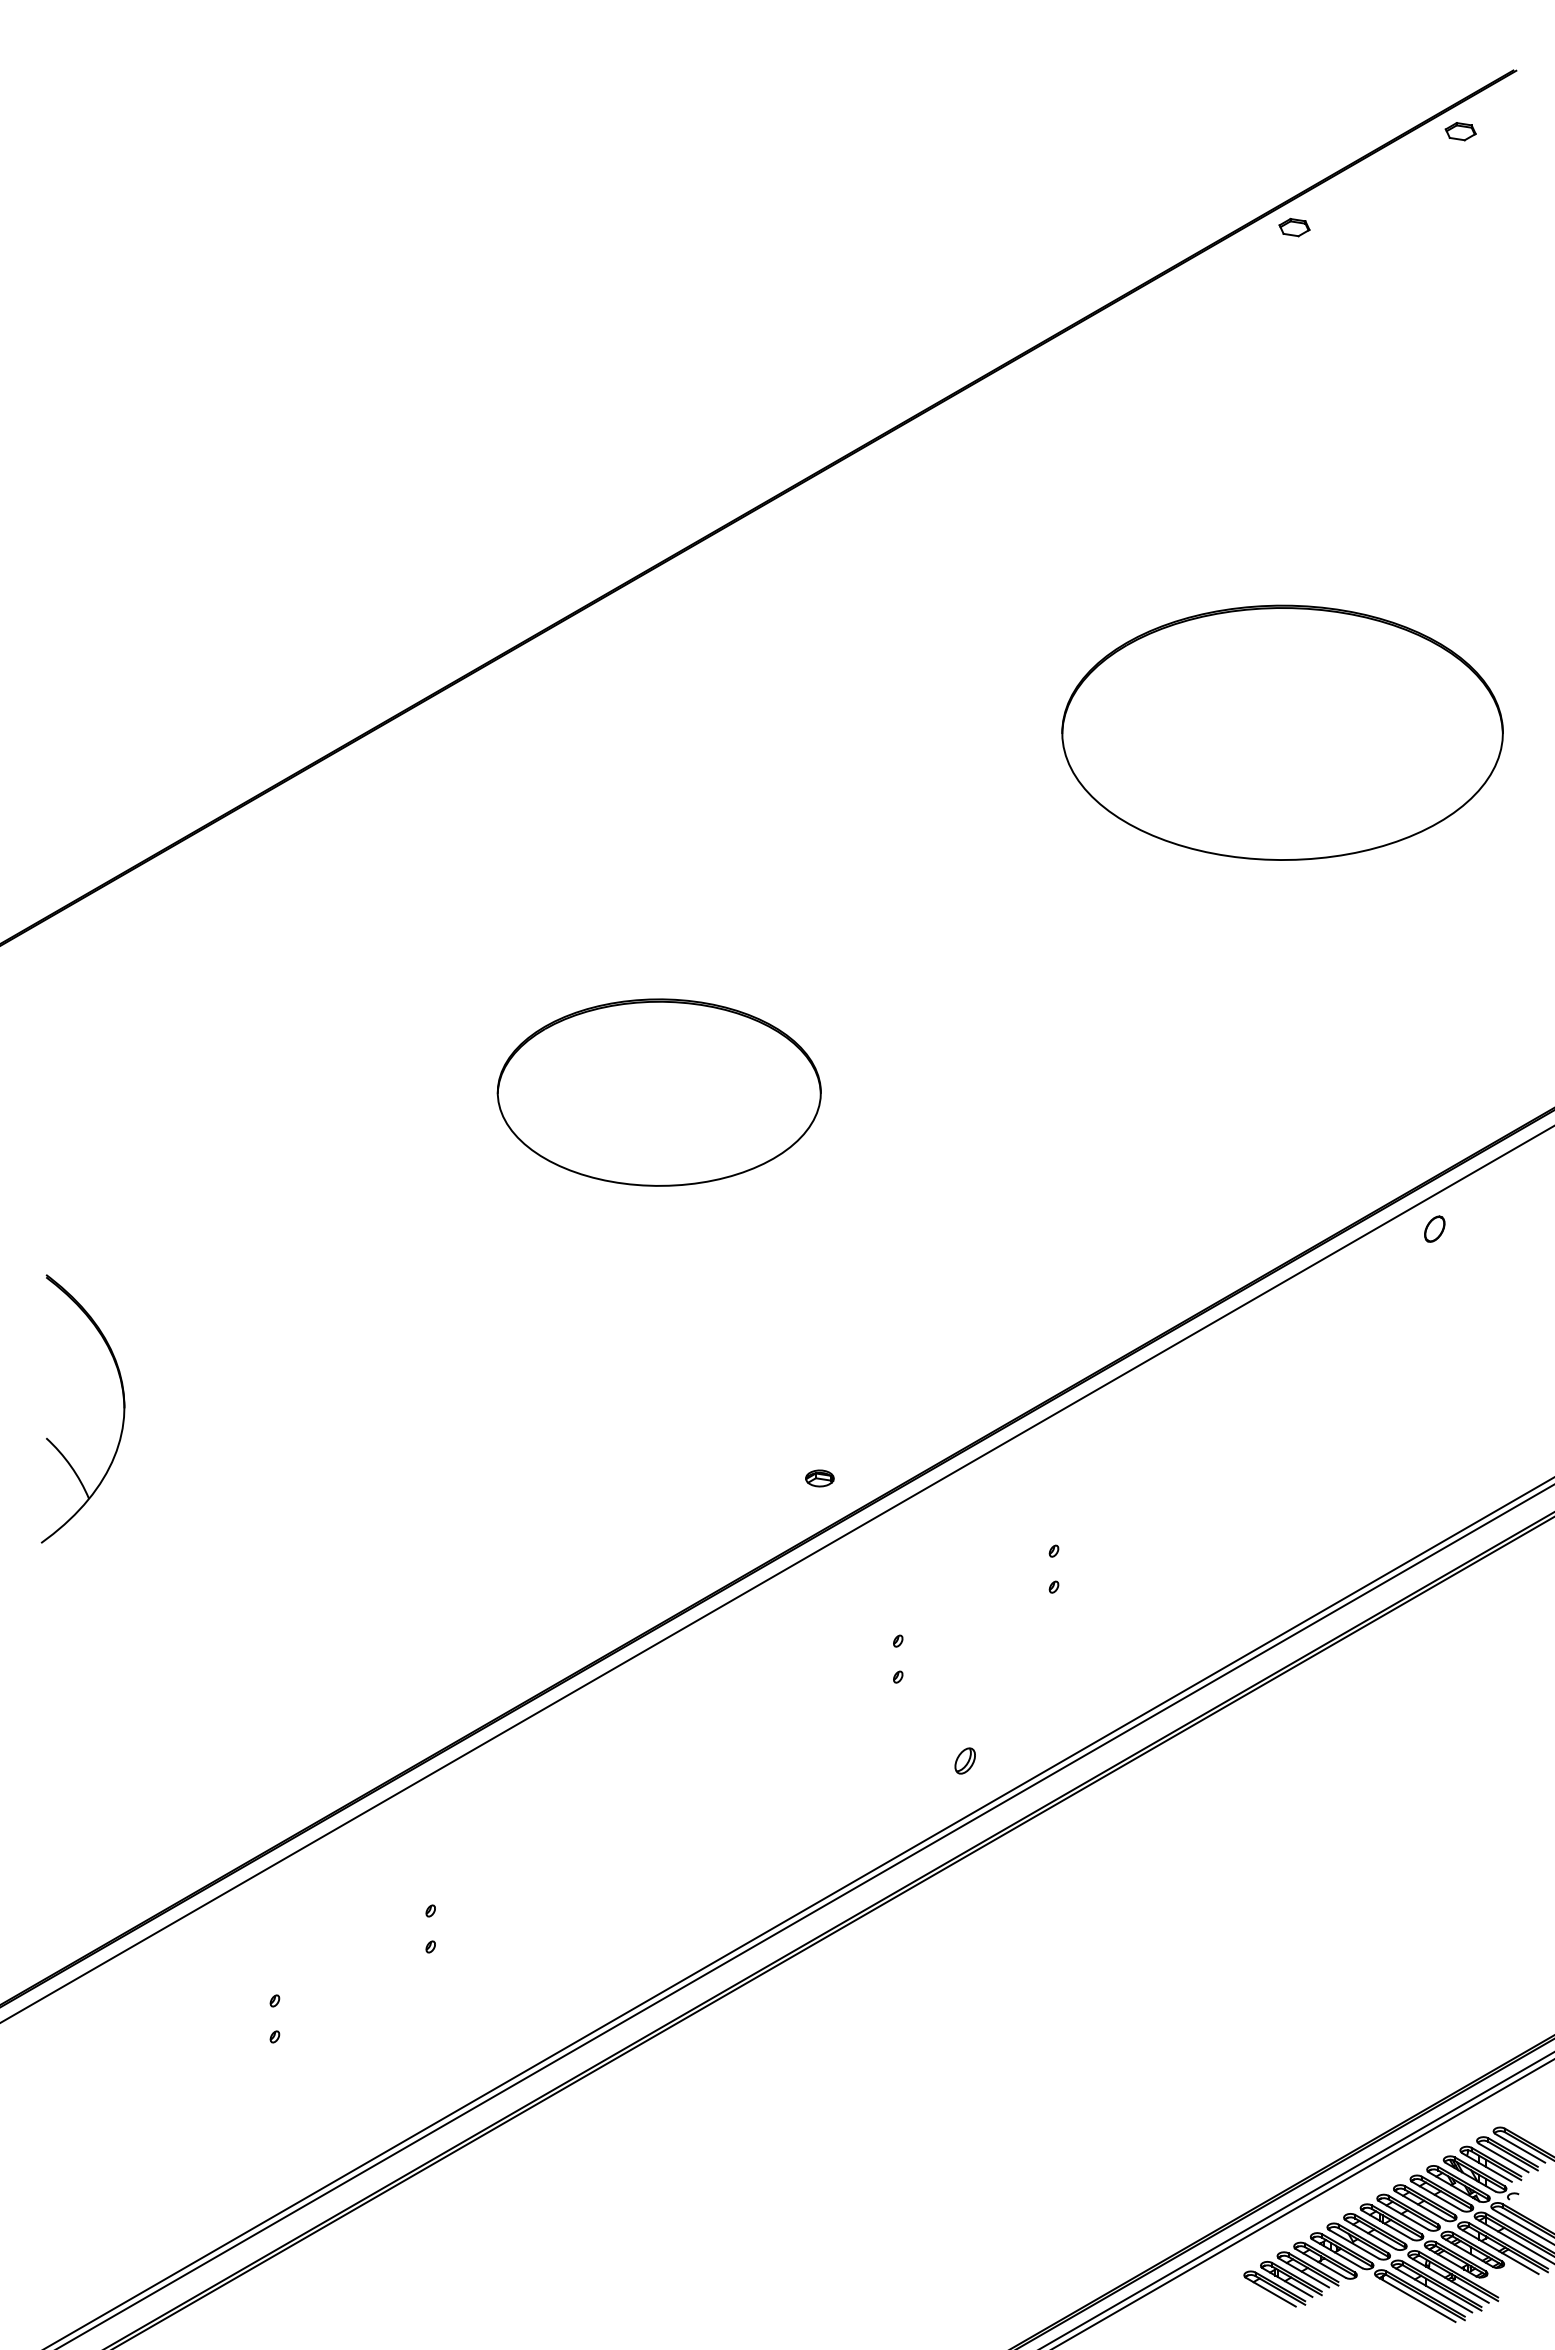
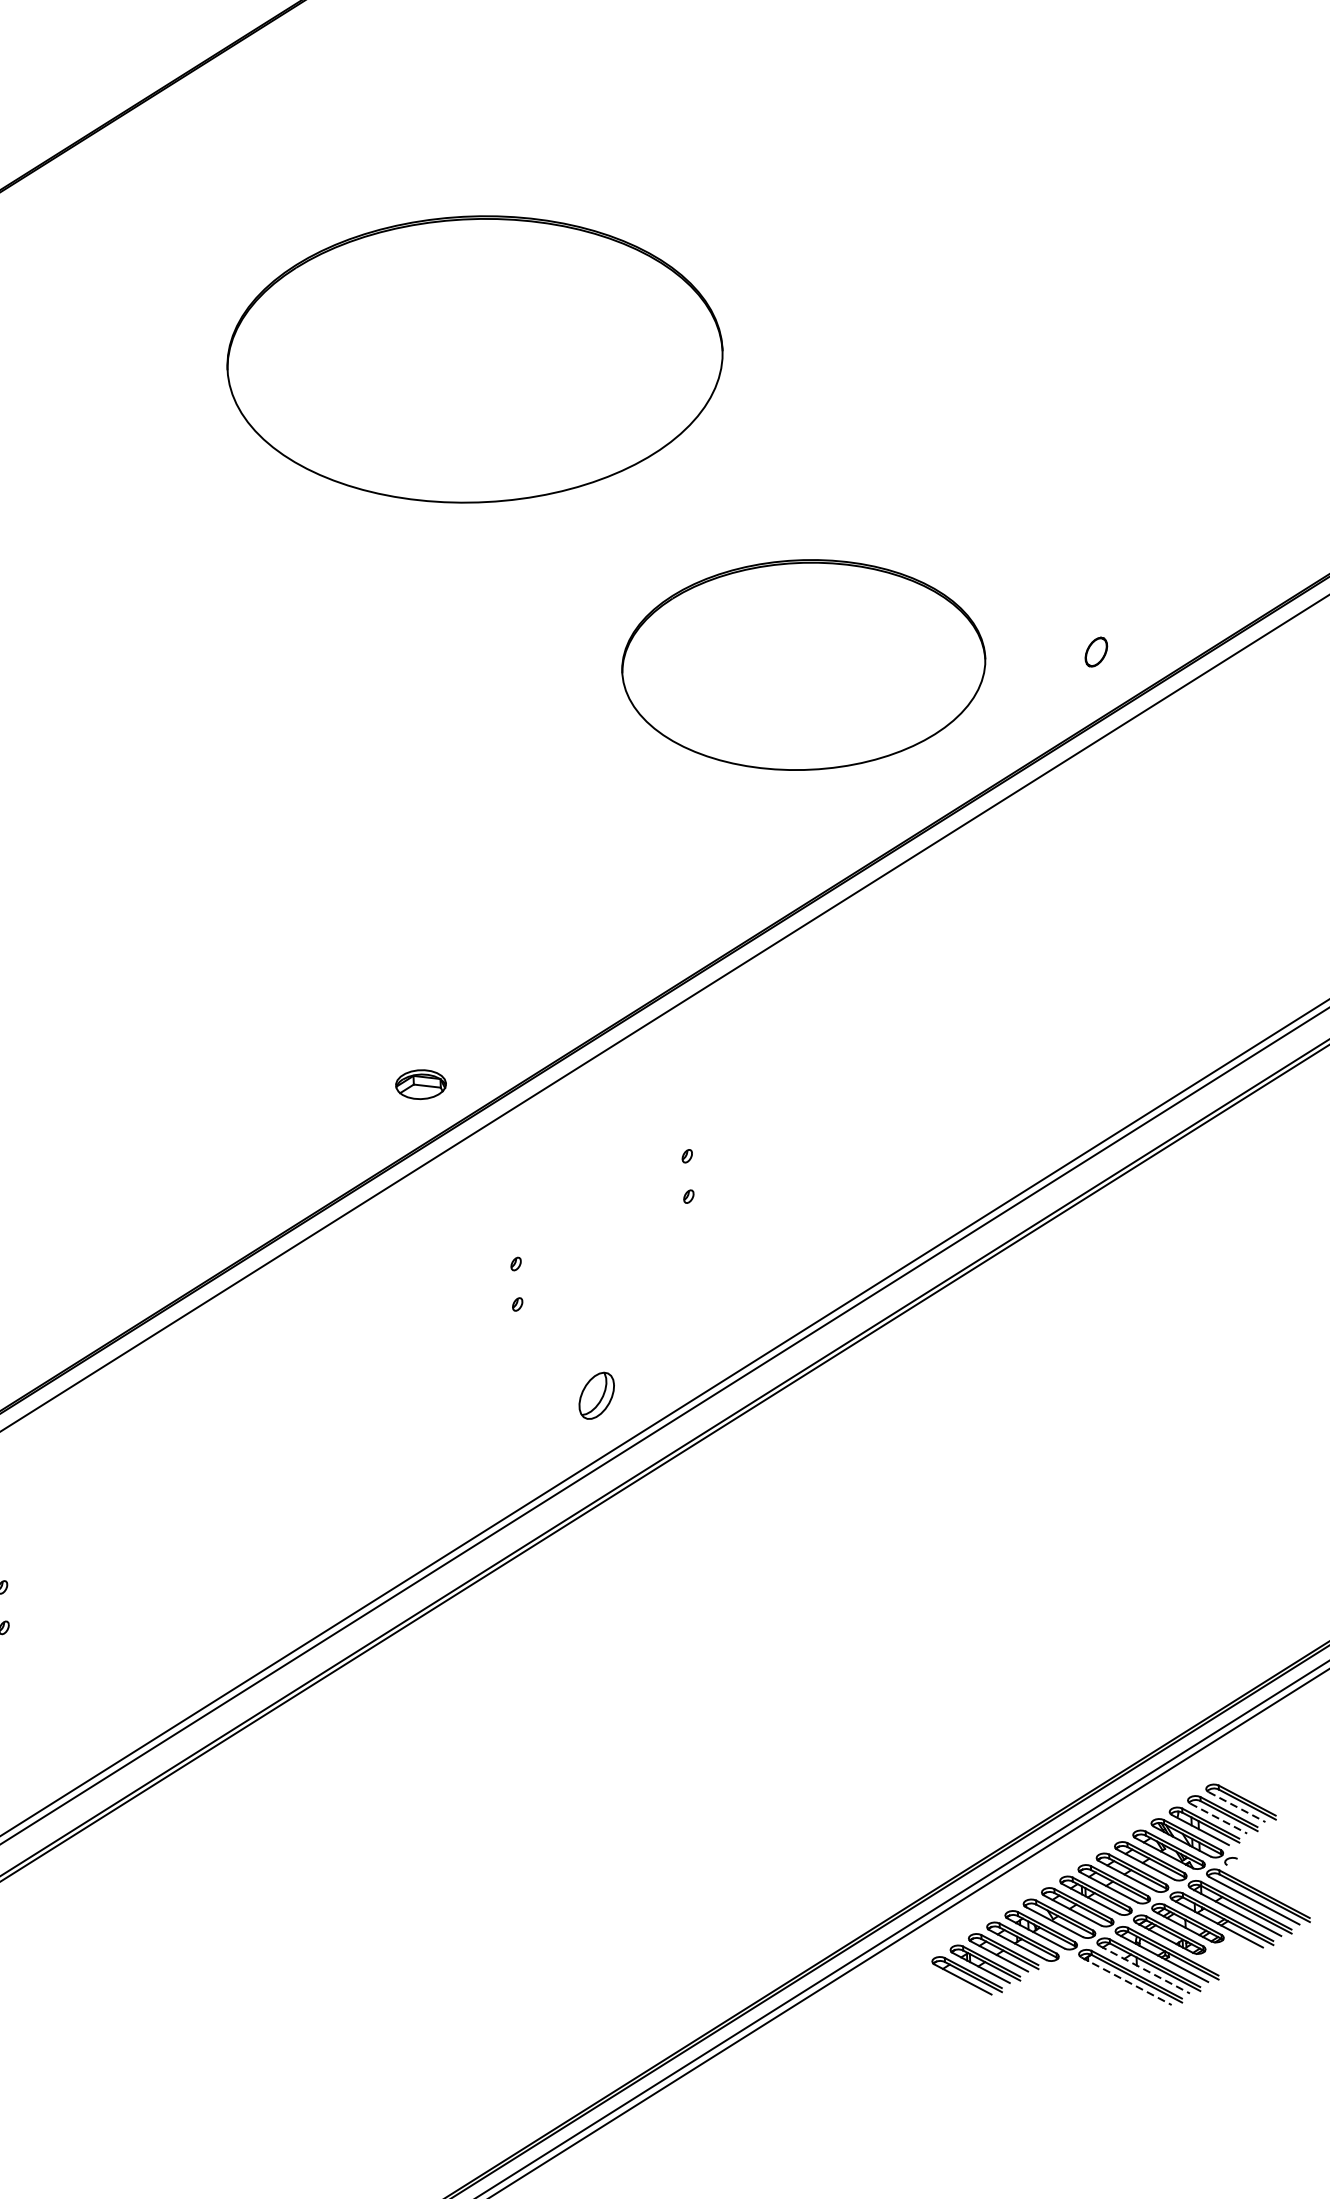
part: (1282, 732) -> (474, 359), moved
part: (658, 1092) -> (802, 664), moved
part: (1434, 1228) -> (1096, 651), moved
part: (819, 1478) -> (420, 1084), size x1.6
part: (964, 1760) -> (595, 1395), size x1.6
line: (1520, 2148) -> (1237, 1807), solid -> dashed
line: (1503, 2157) -> (1218, 1818), solid -> dashed
line: (1433, 2289) -> (1145, 1969), solid -> dashed
line: (1416, 2299) -> (1126, 1981), solid -> dashed

